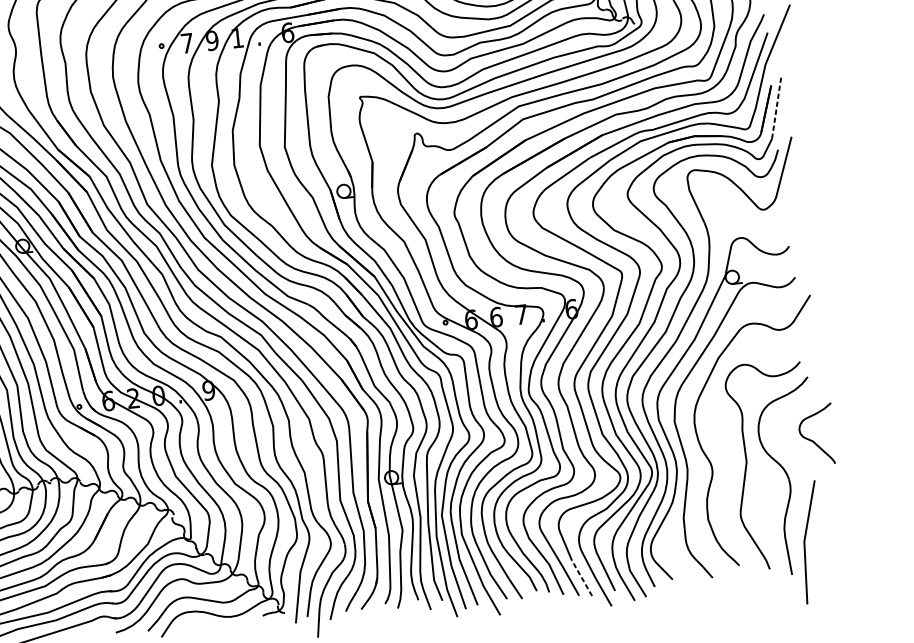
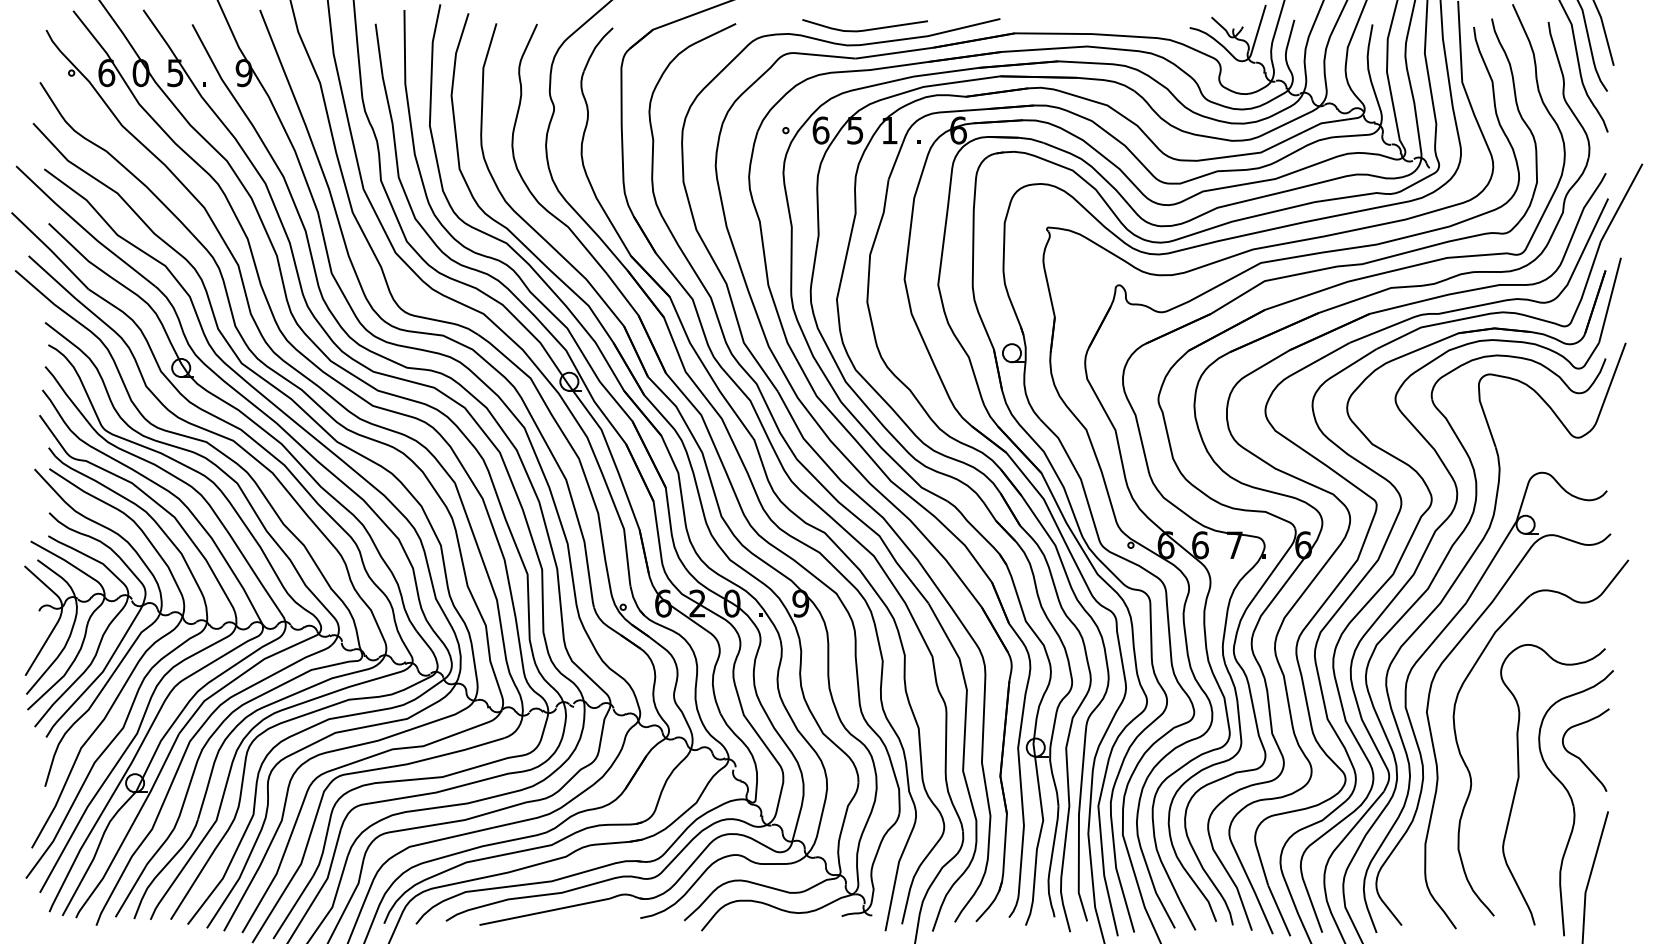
text: (211, 40) -> (854, 130), 9 -> 5
text: (186, 43) -> (820, 130), 7 -> 6
line: (777, 106) -> (1610, 300), dashed -> solid
curve: (812, 440) -> (1578, 756), moved
line: (582, 578) -> (1279, 910), dashed -> solid

